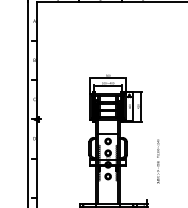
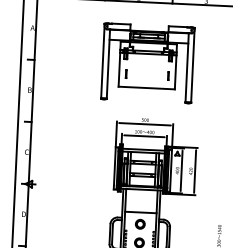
part: (107, 39) -> (146, 62), added

